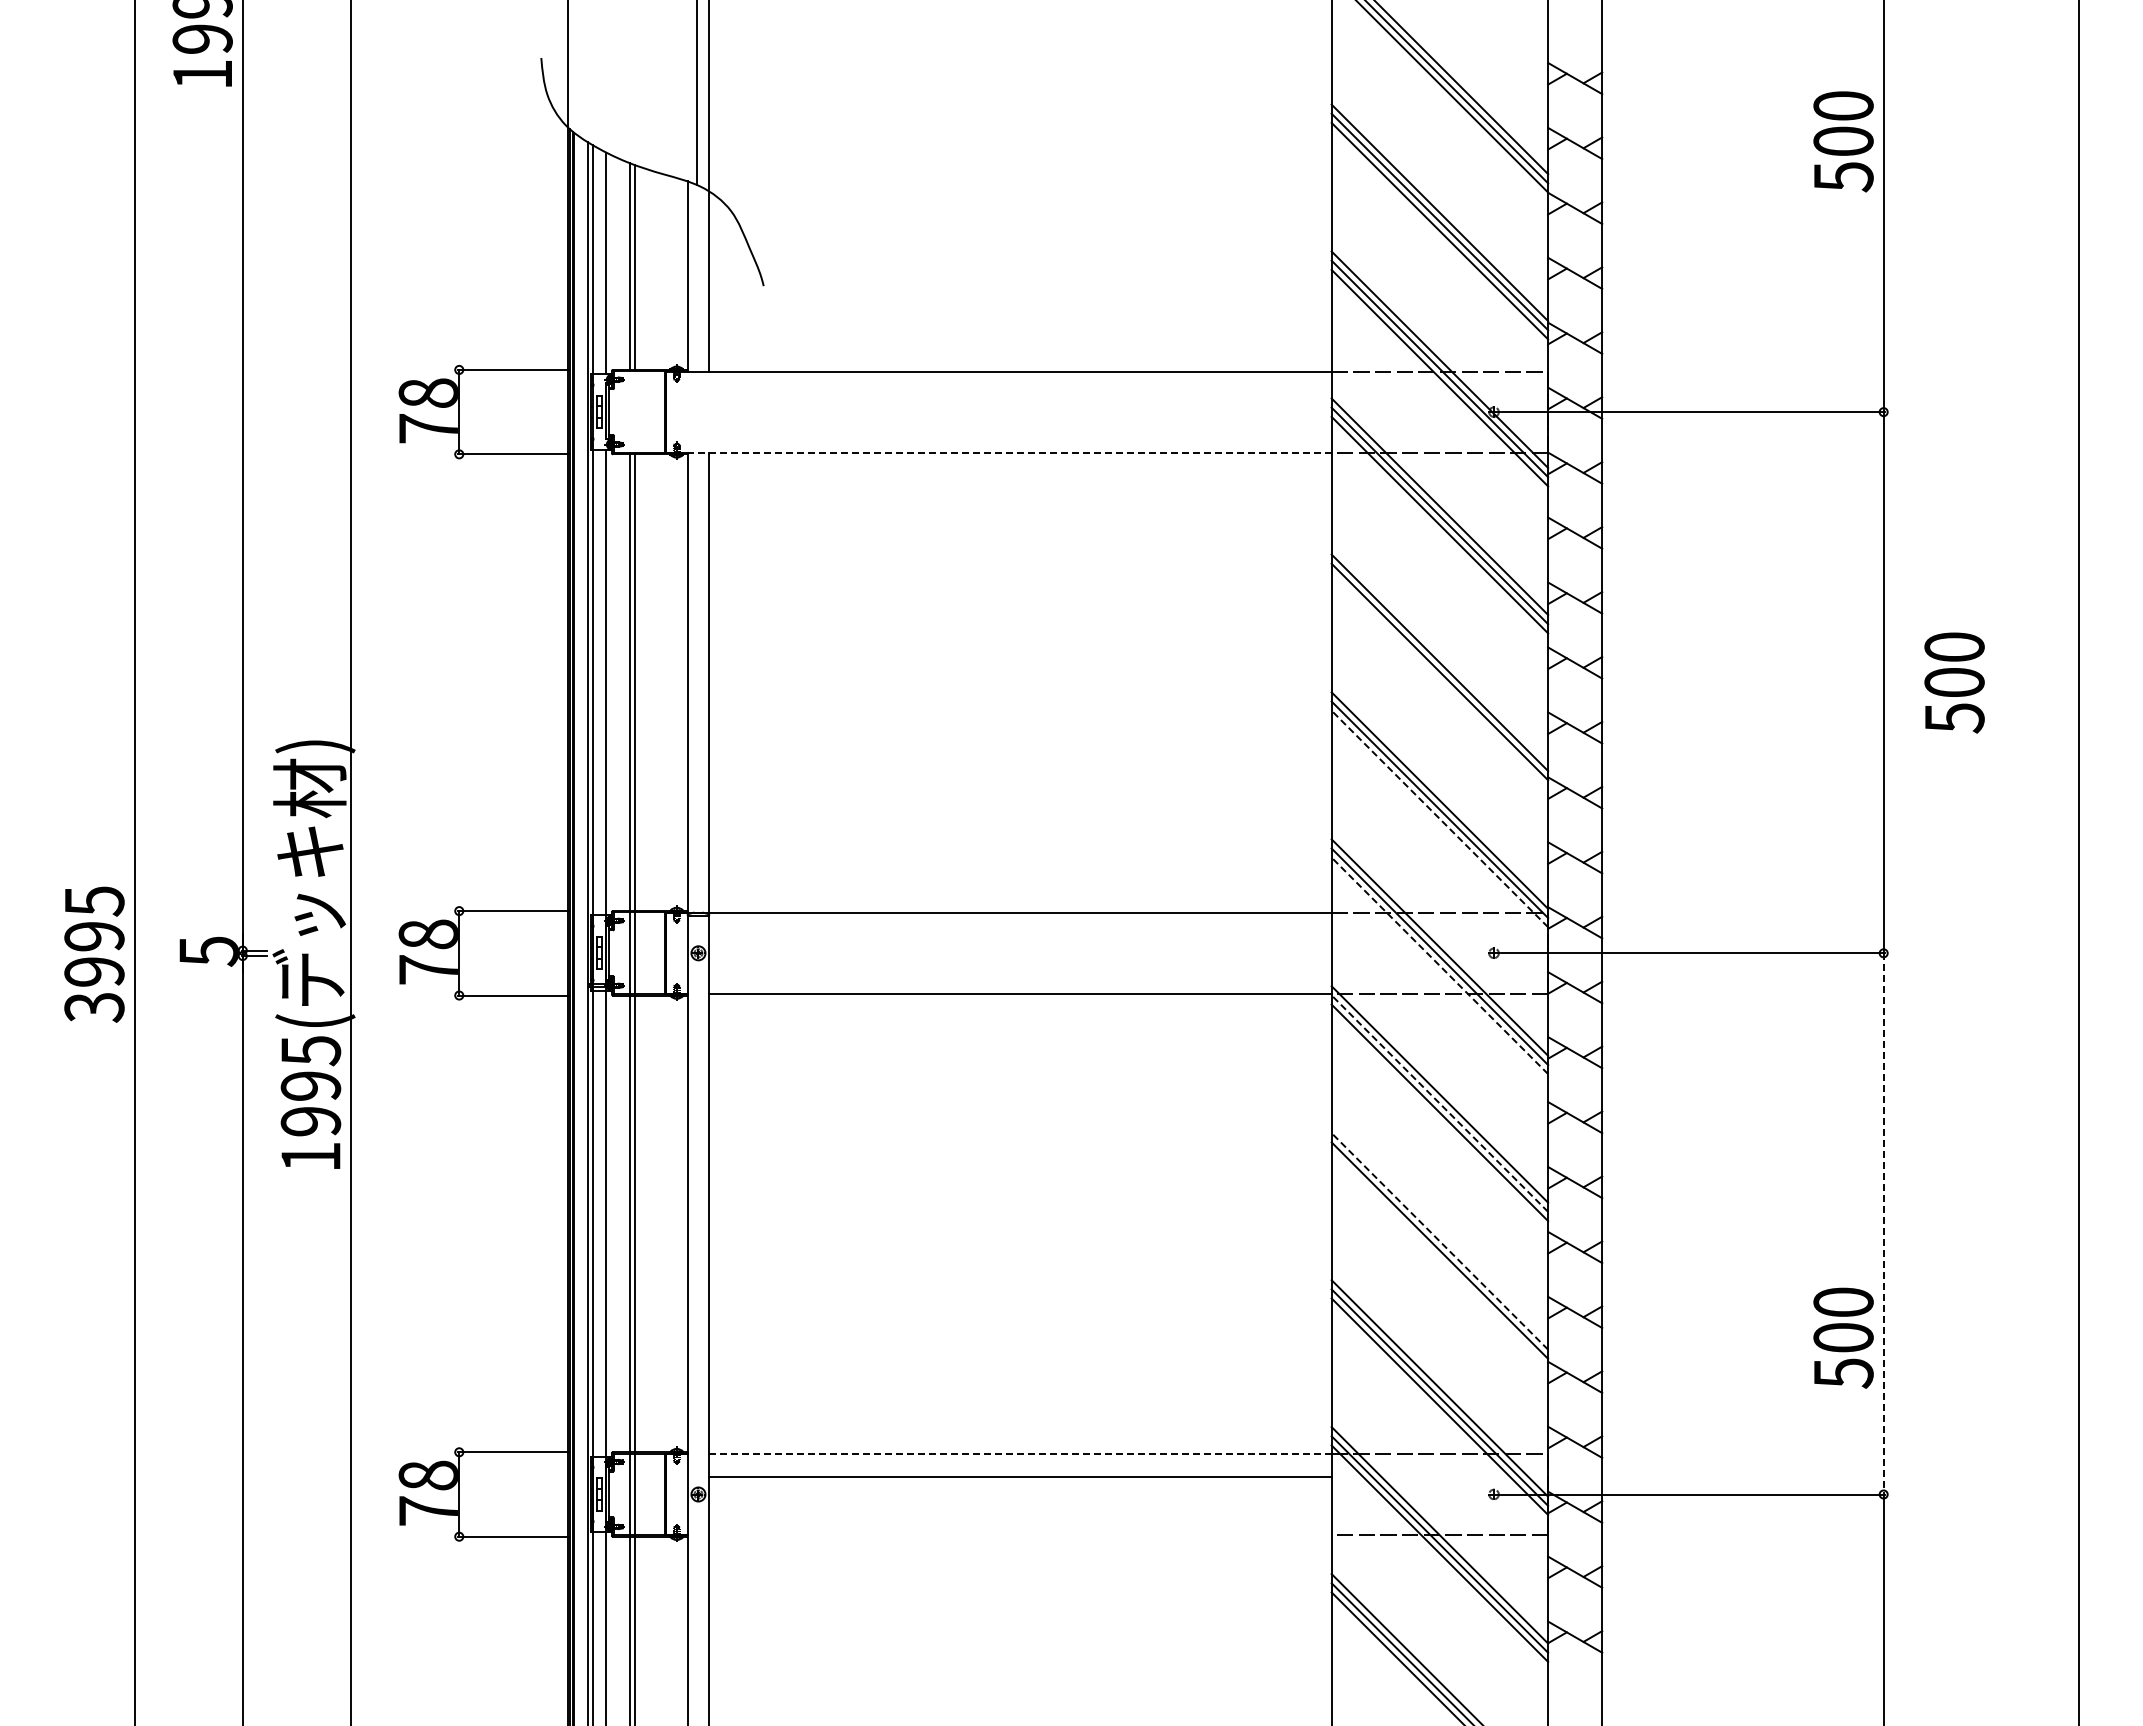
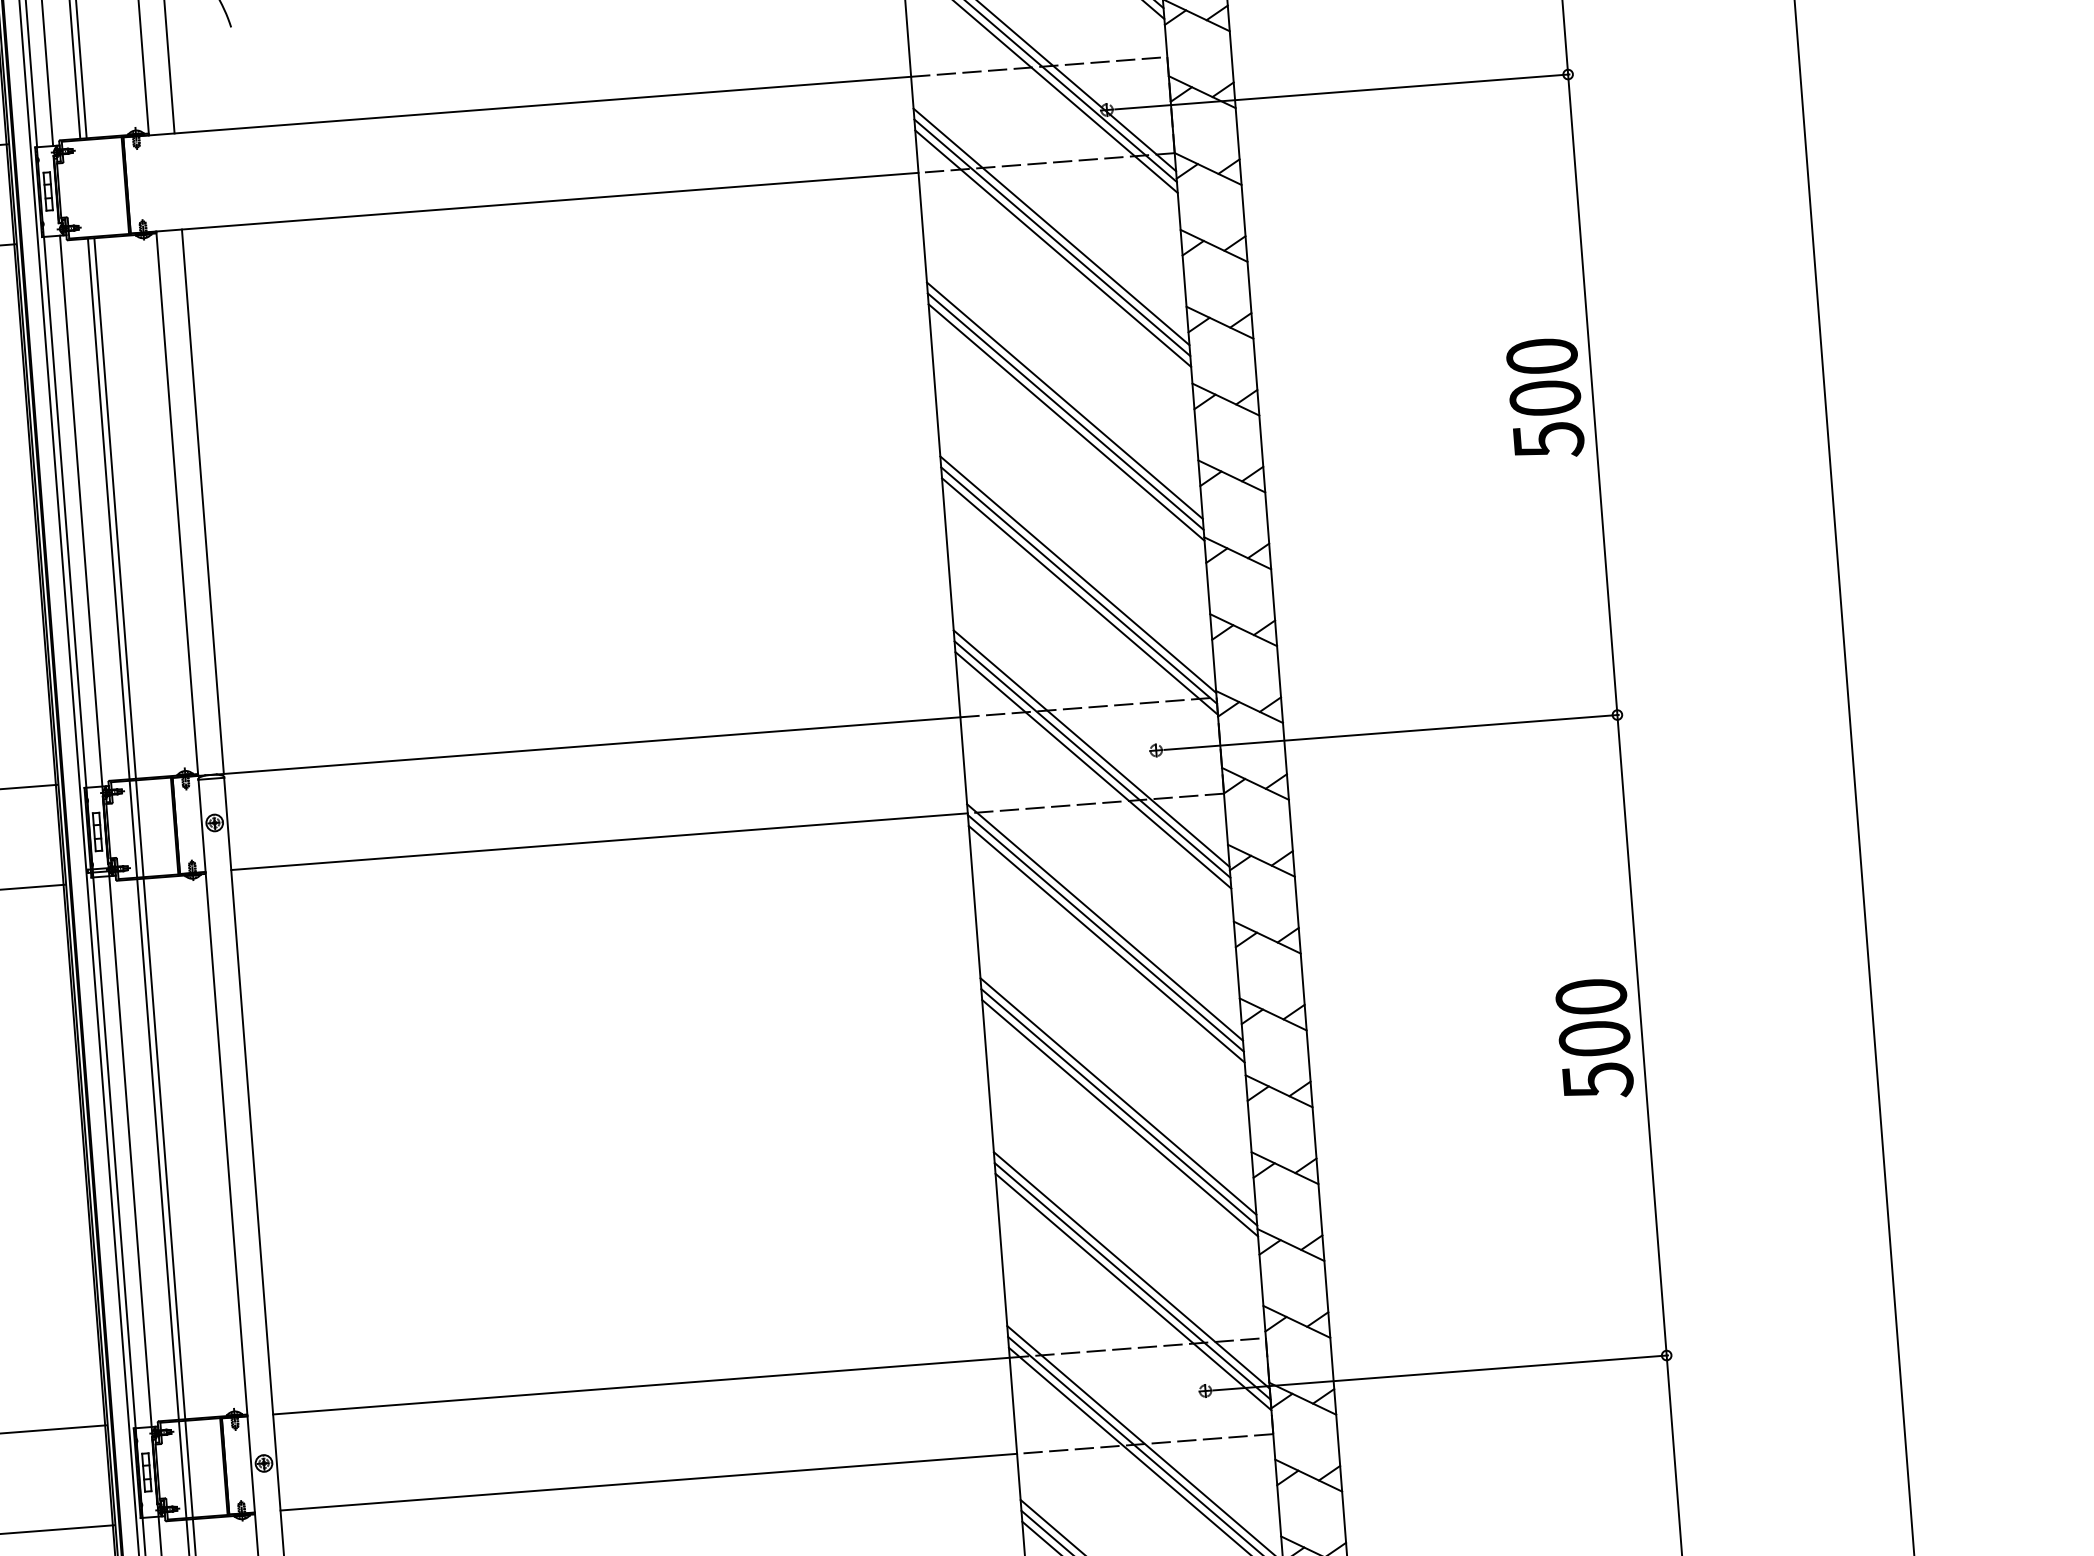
line: (998, 452) -> (524, 202), dashed -> solid
line: (1439, 653) -> (1064, 400), added
text: (1954, 682) -> (1545, 398), moved
line: (1439, 818) -> (1079, 595), dashed -> solid
line: (1439, 965) -> (1092, 769), dashed -> solid
line: (1439, 1103) -> (1105, 933), dashed -> solid
line: (1883, 1223) -> (1641, 1034), dashed -> solid
line: (1439, 1241) -> (1117, 1096), dashed -> solid
line: (1439, 1259) -> (1119, 1117), added
text: (1843, 1337) -> (1594, 1038), moved
line: (1020, 1453) -> (641, 1385), dashed -> solid
line: (1020, 1477) -> (648, 1482), moved

